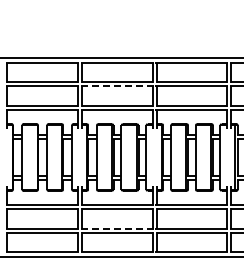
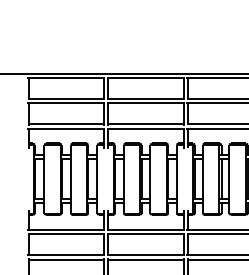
line: (117, 86) -> (145, 103), dashed -> solid
line: (117, 228) -> (145, 254), dashed -> solid

